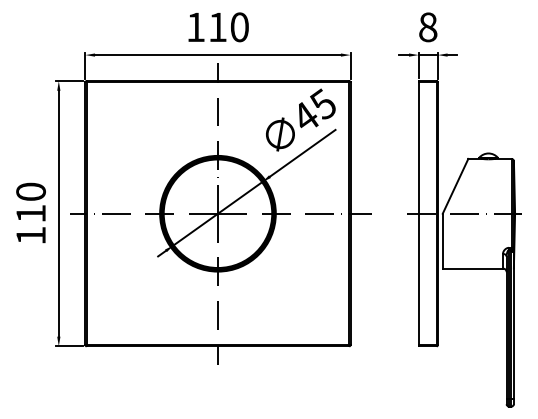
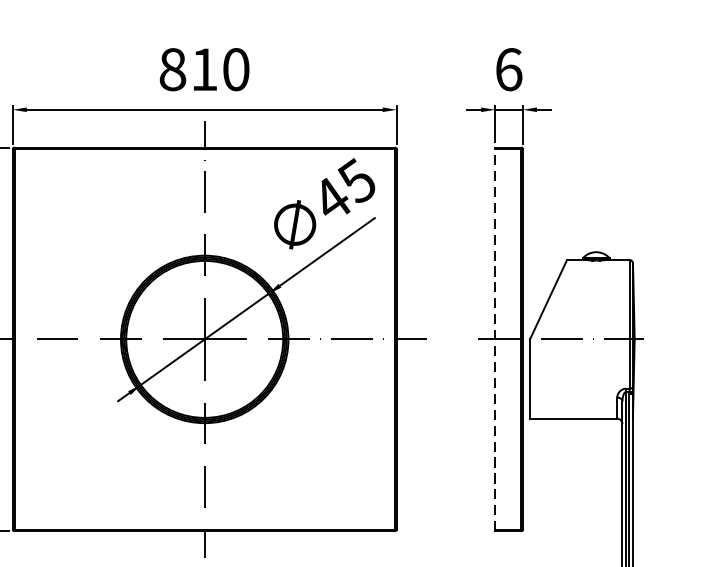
text: (196, 27) -> (173, 69), 110 -> 810
text: (428, 27) -> (509, 69), 8 -> 6
line: (418, 213) -> (494, 339), solid -> dashed

